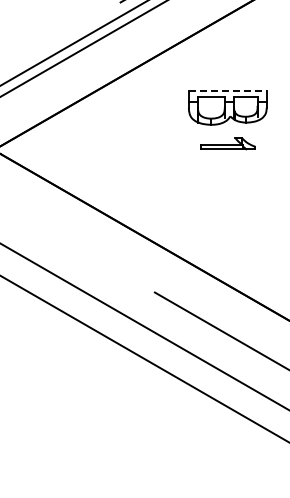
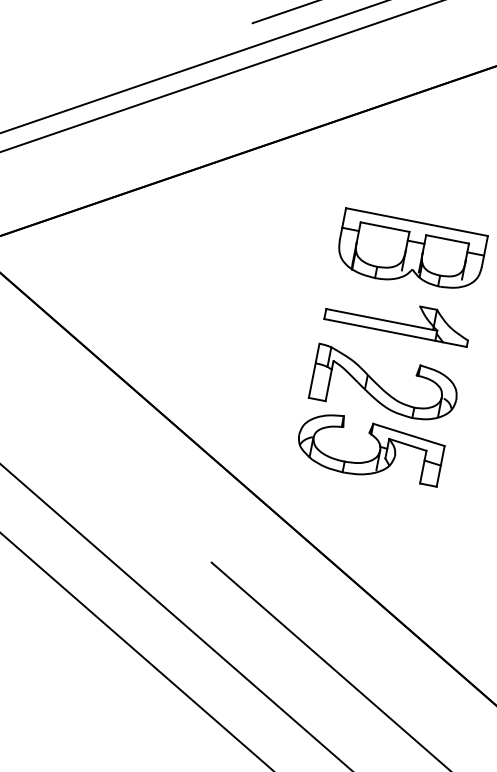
line: (227, 90) -> (416, 221), dashed -> solid
part: (227, 143) -> (397, 317), size x1.43
part: (226, 197) -> (376, 415), added

